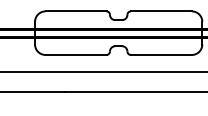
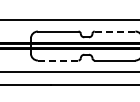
line: (160, 11) -> (114, 31), solid -> dashed
line: (76, 54) -> (58, 60), solid -> dashed

